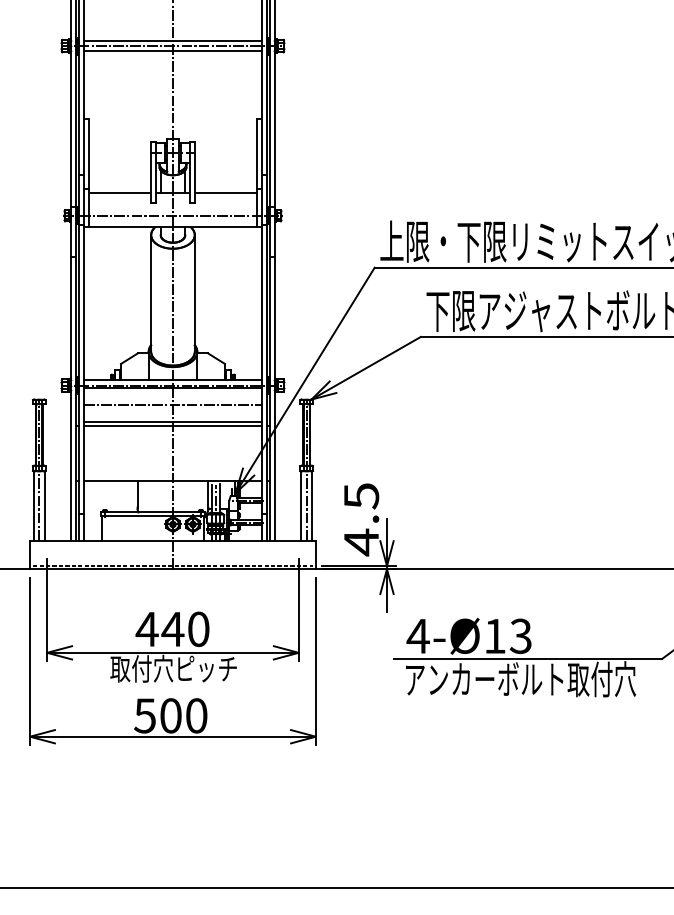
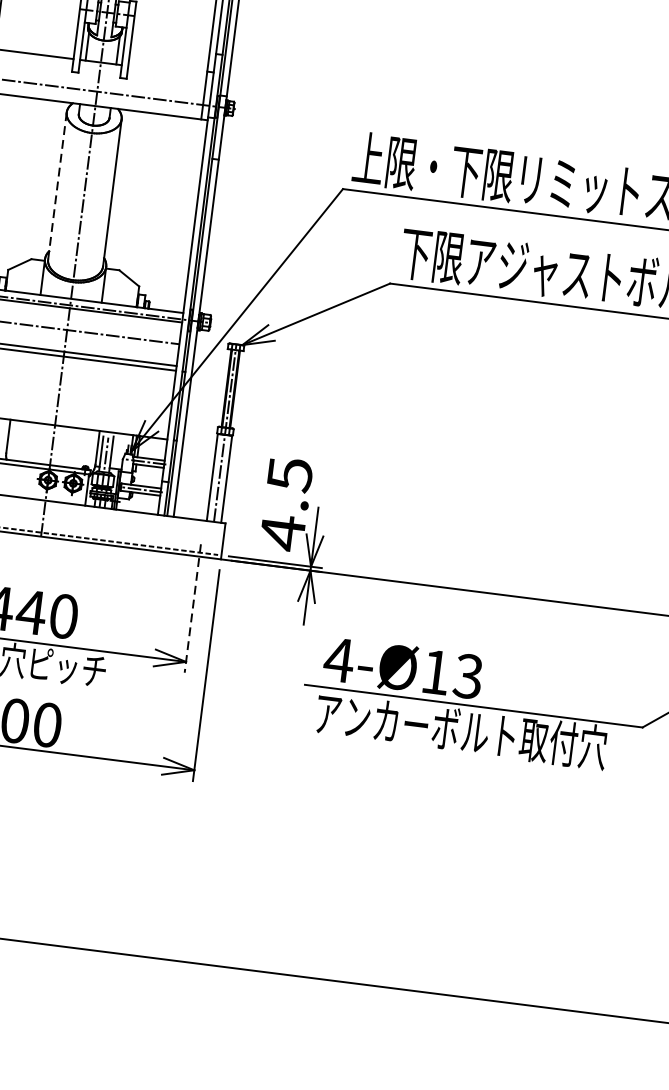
line: (225, 192) -> (167, 70), removed
line: (151, 293) -> (57, 186), solid -> dashed
line: (298, 610) -> (192, 608), solid -> dashed

